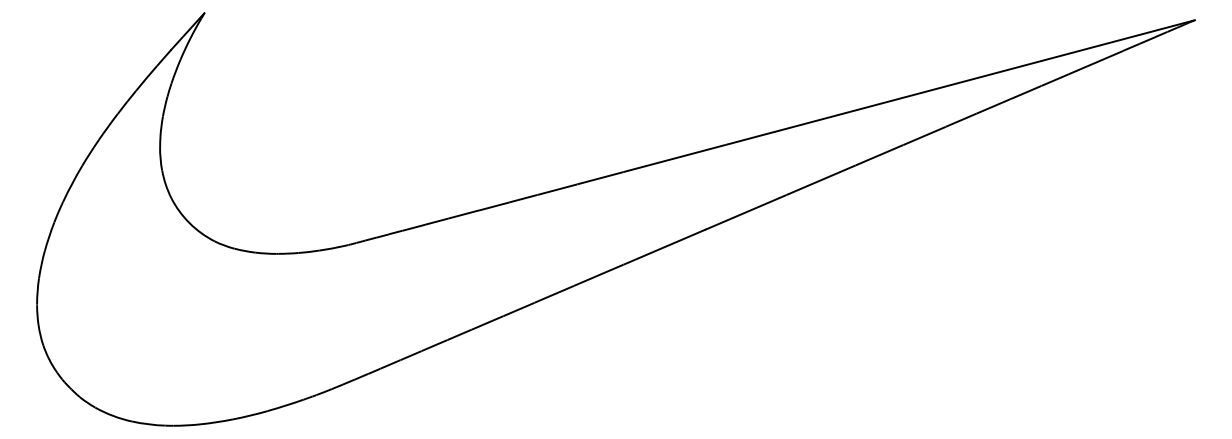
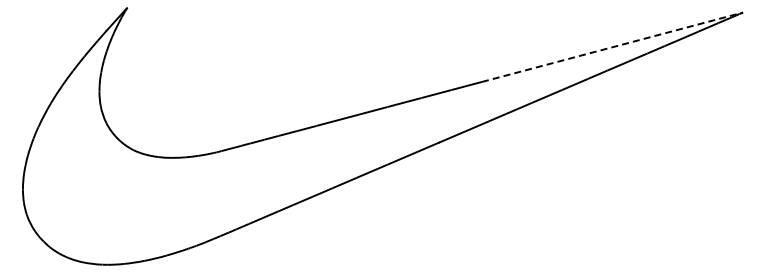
line: (985, 76) -> (612, 47), solid -> dashed

